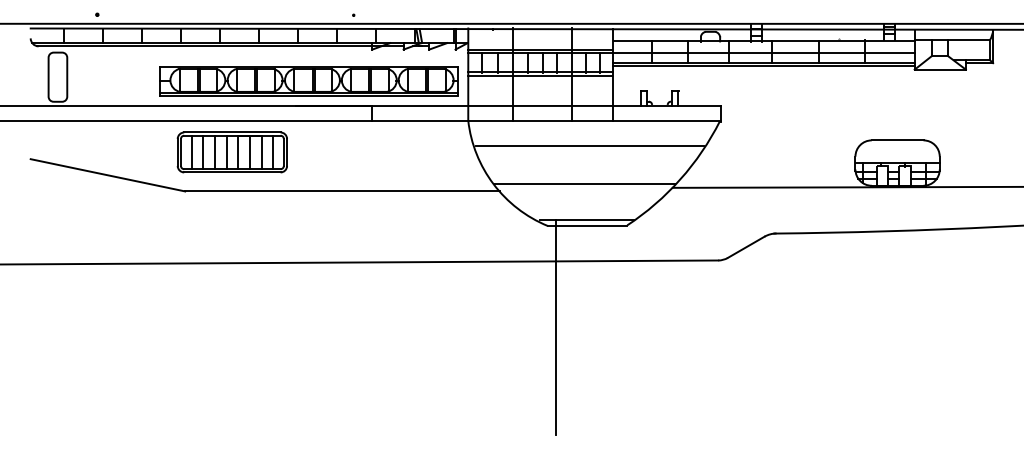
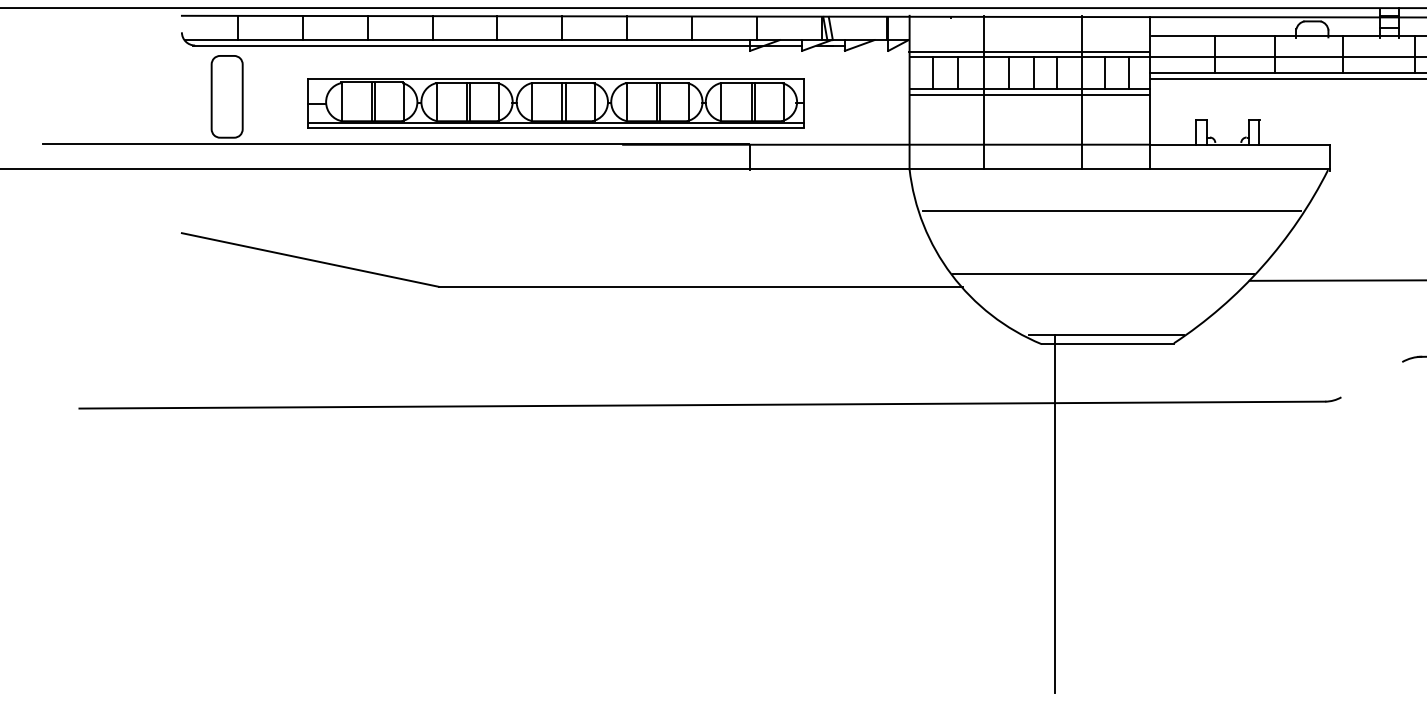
part: (308, 81) -> (555, 103), moved
part: (231, 152) -> (515, 222), removed
line: (745, 246) -> (1370, 378), removed

